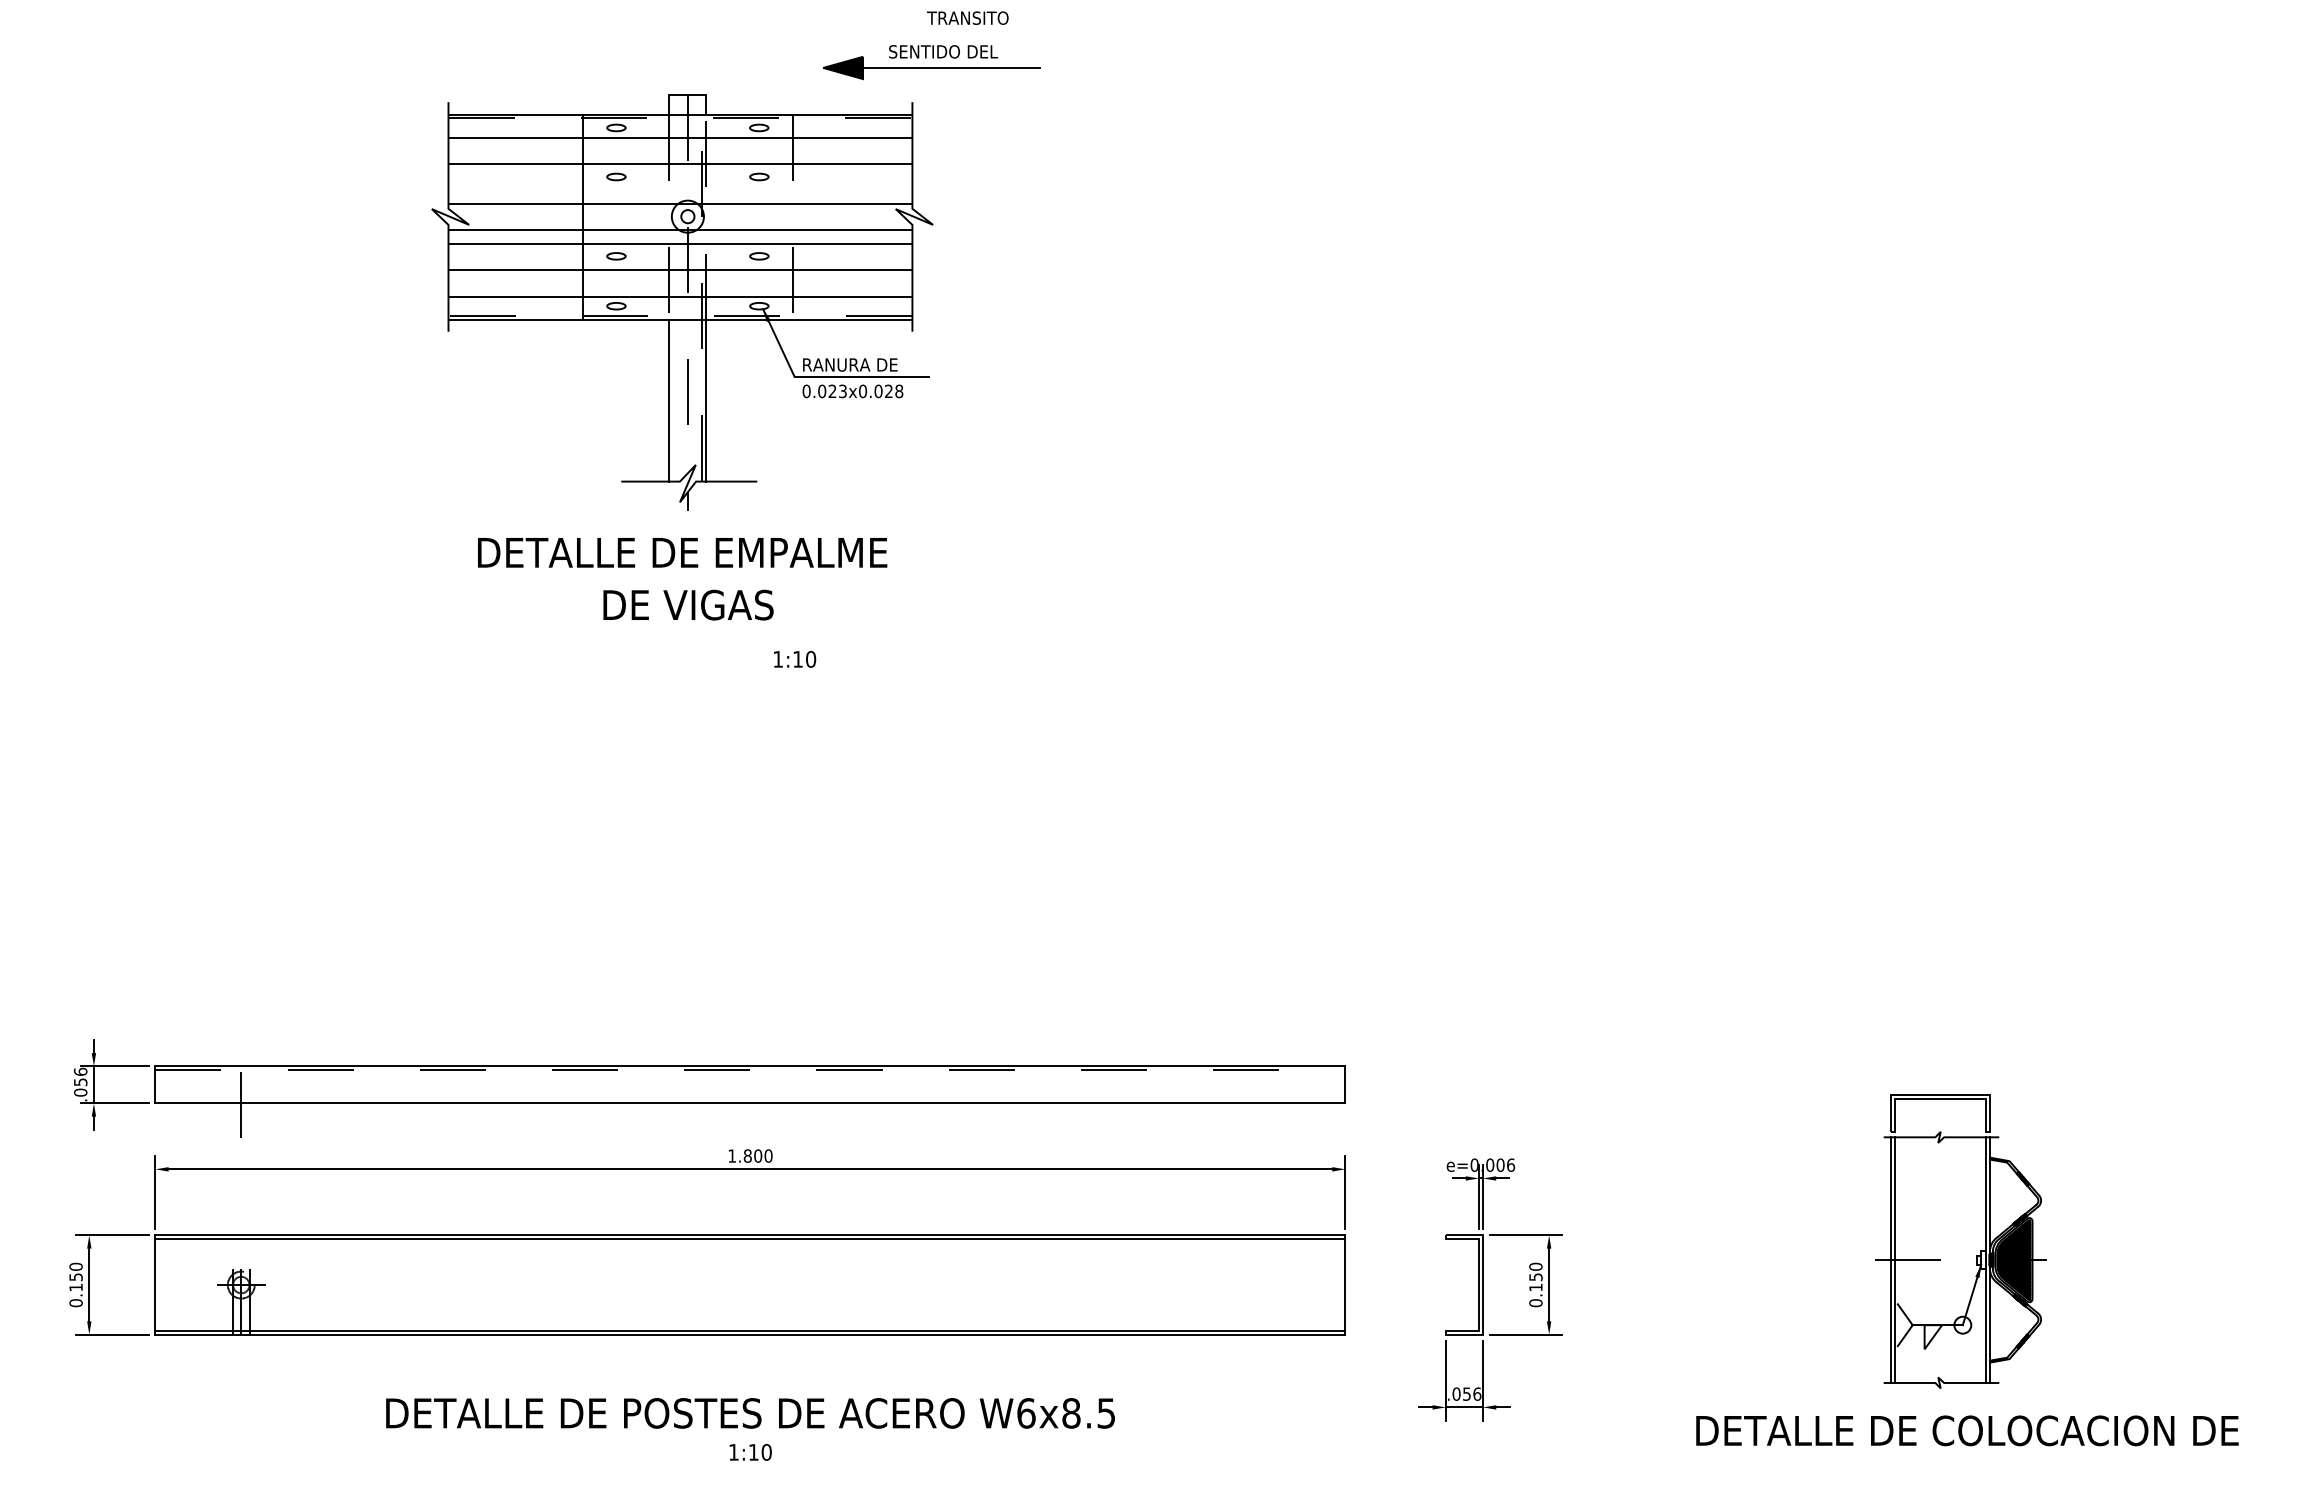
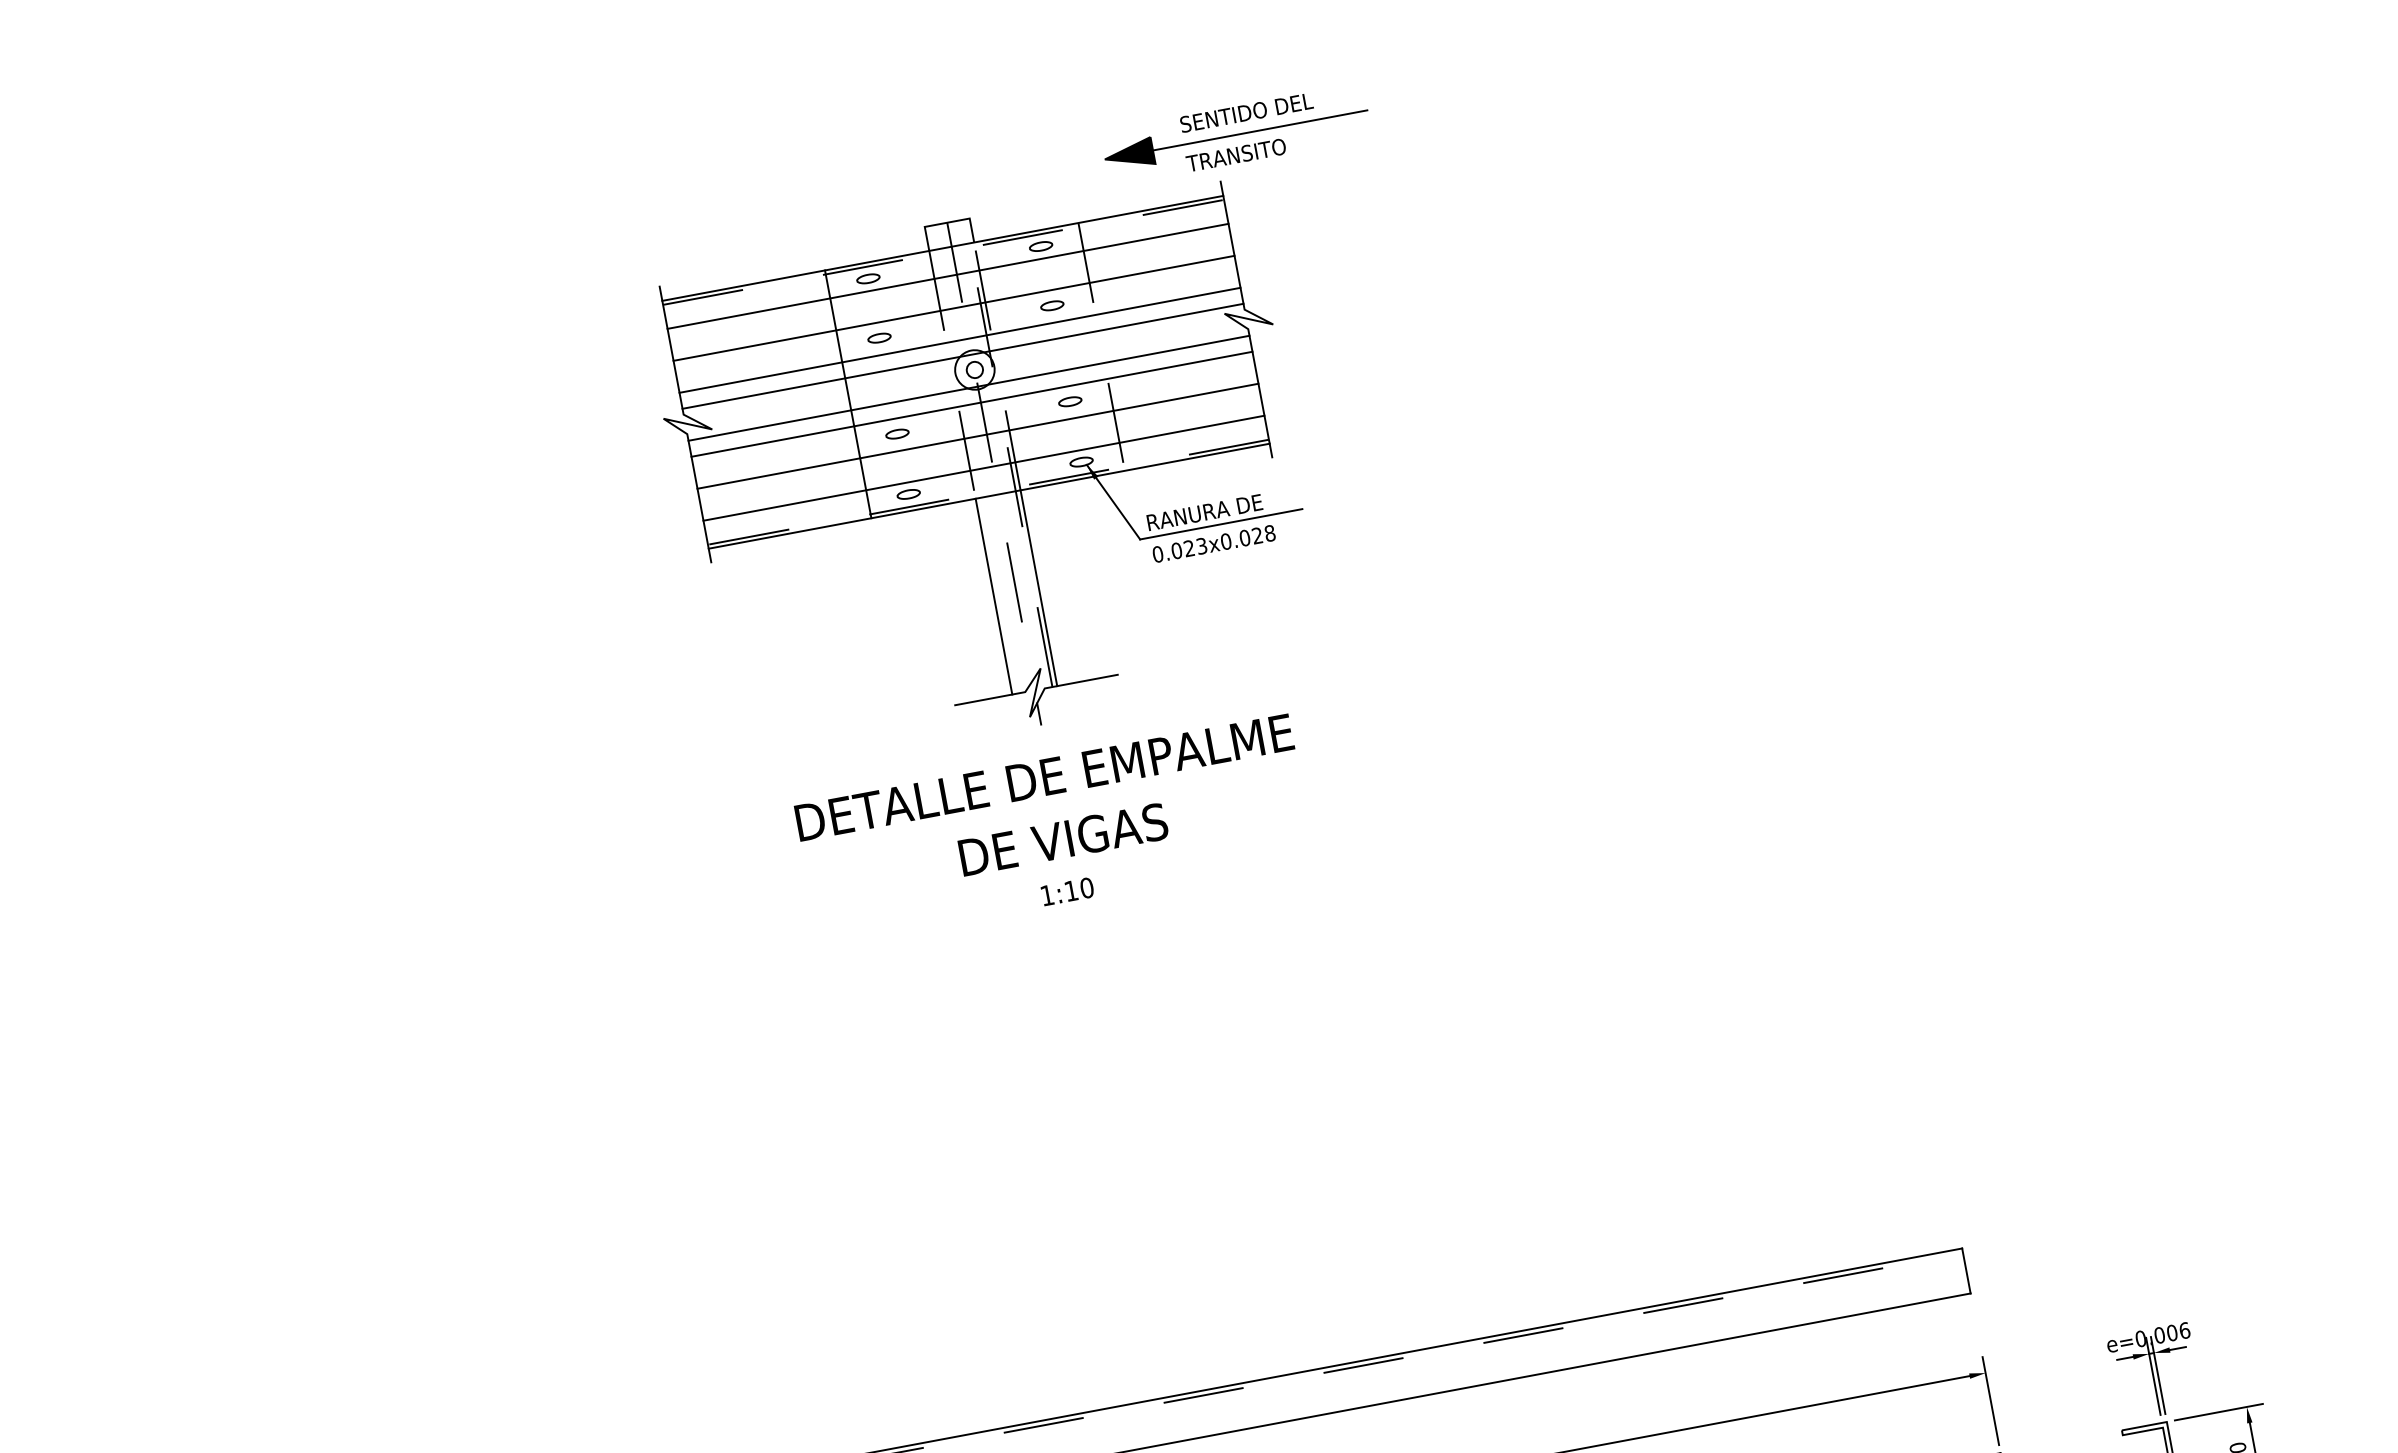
text: (967, 17) -> (1235, 154), moved
line: (680, 190) -> (960, 339), added
text: (795, 659) -> (1068, 891), moved

